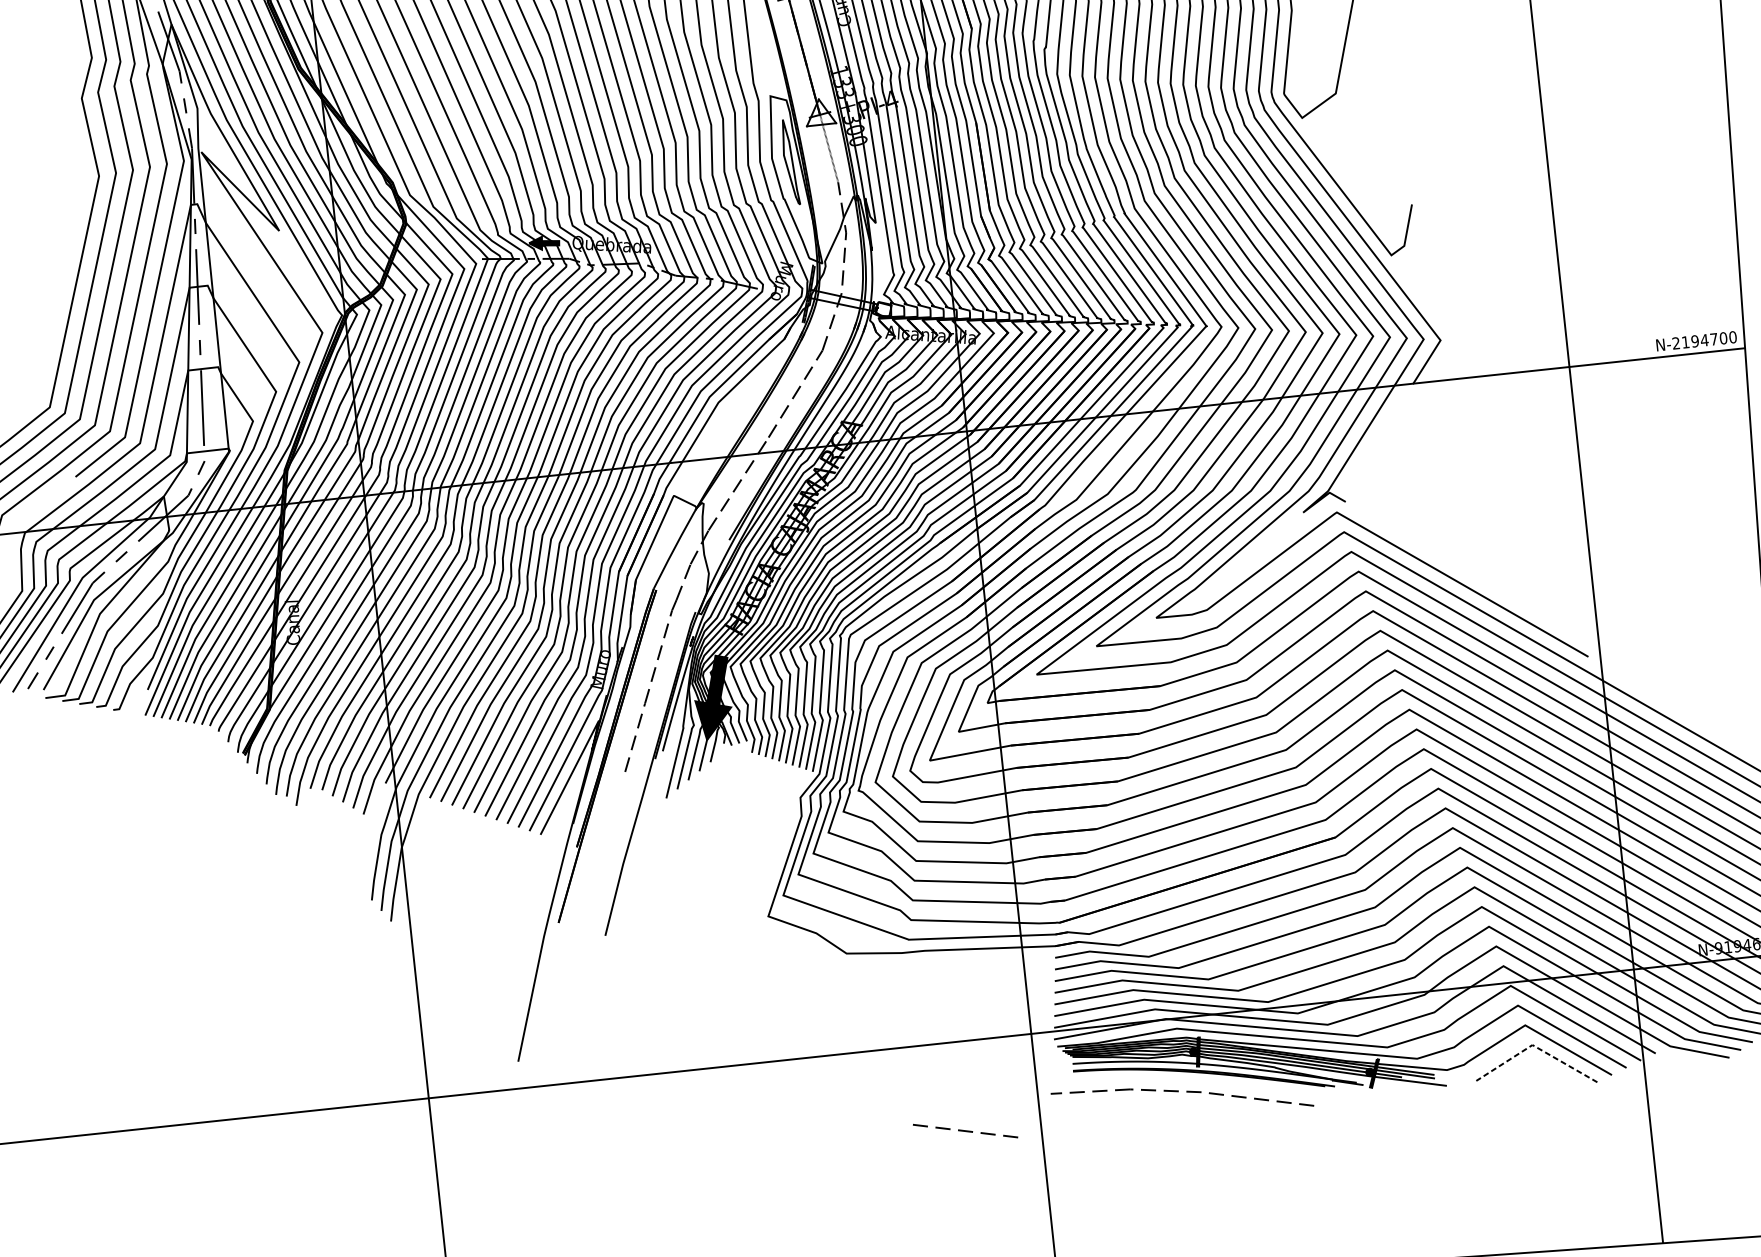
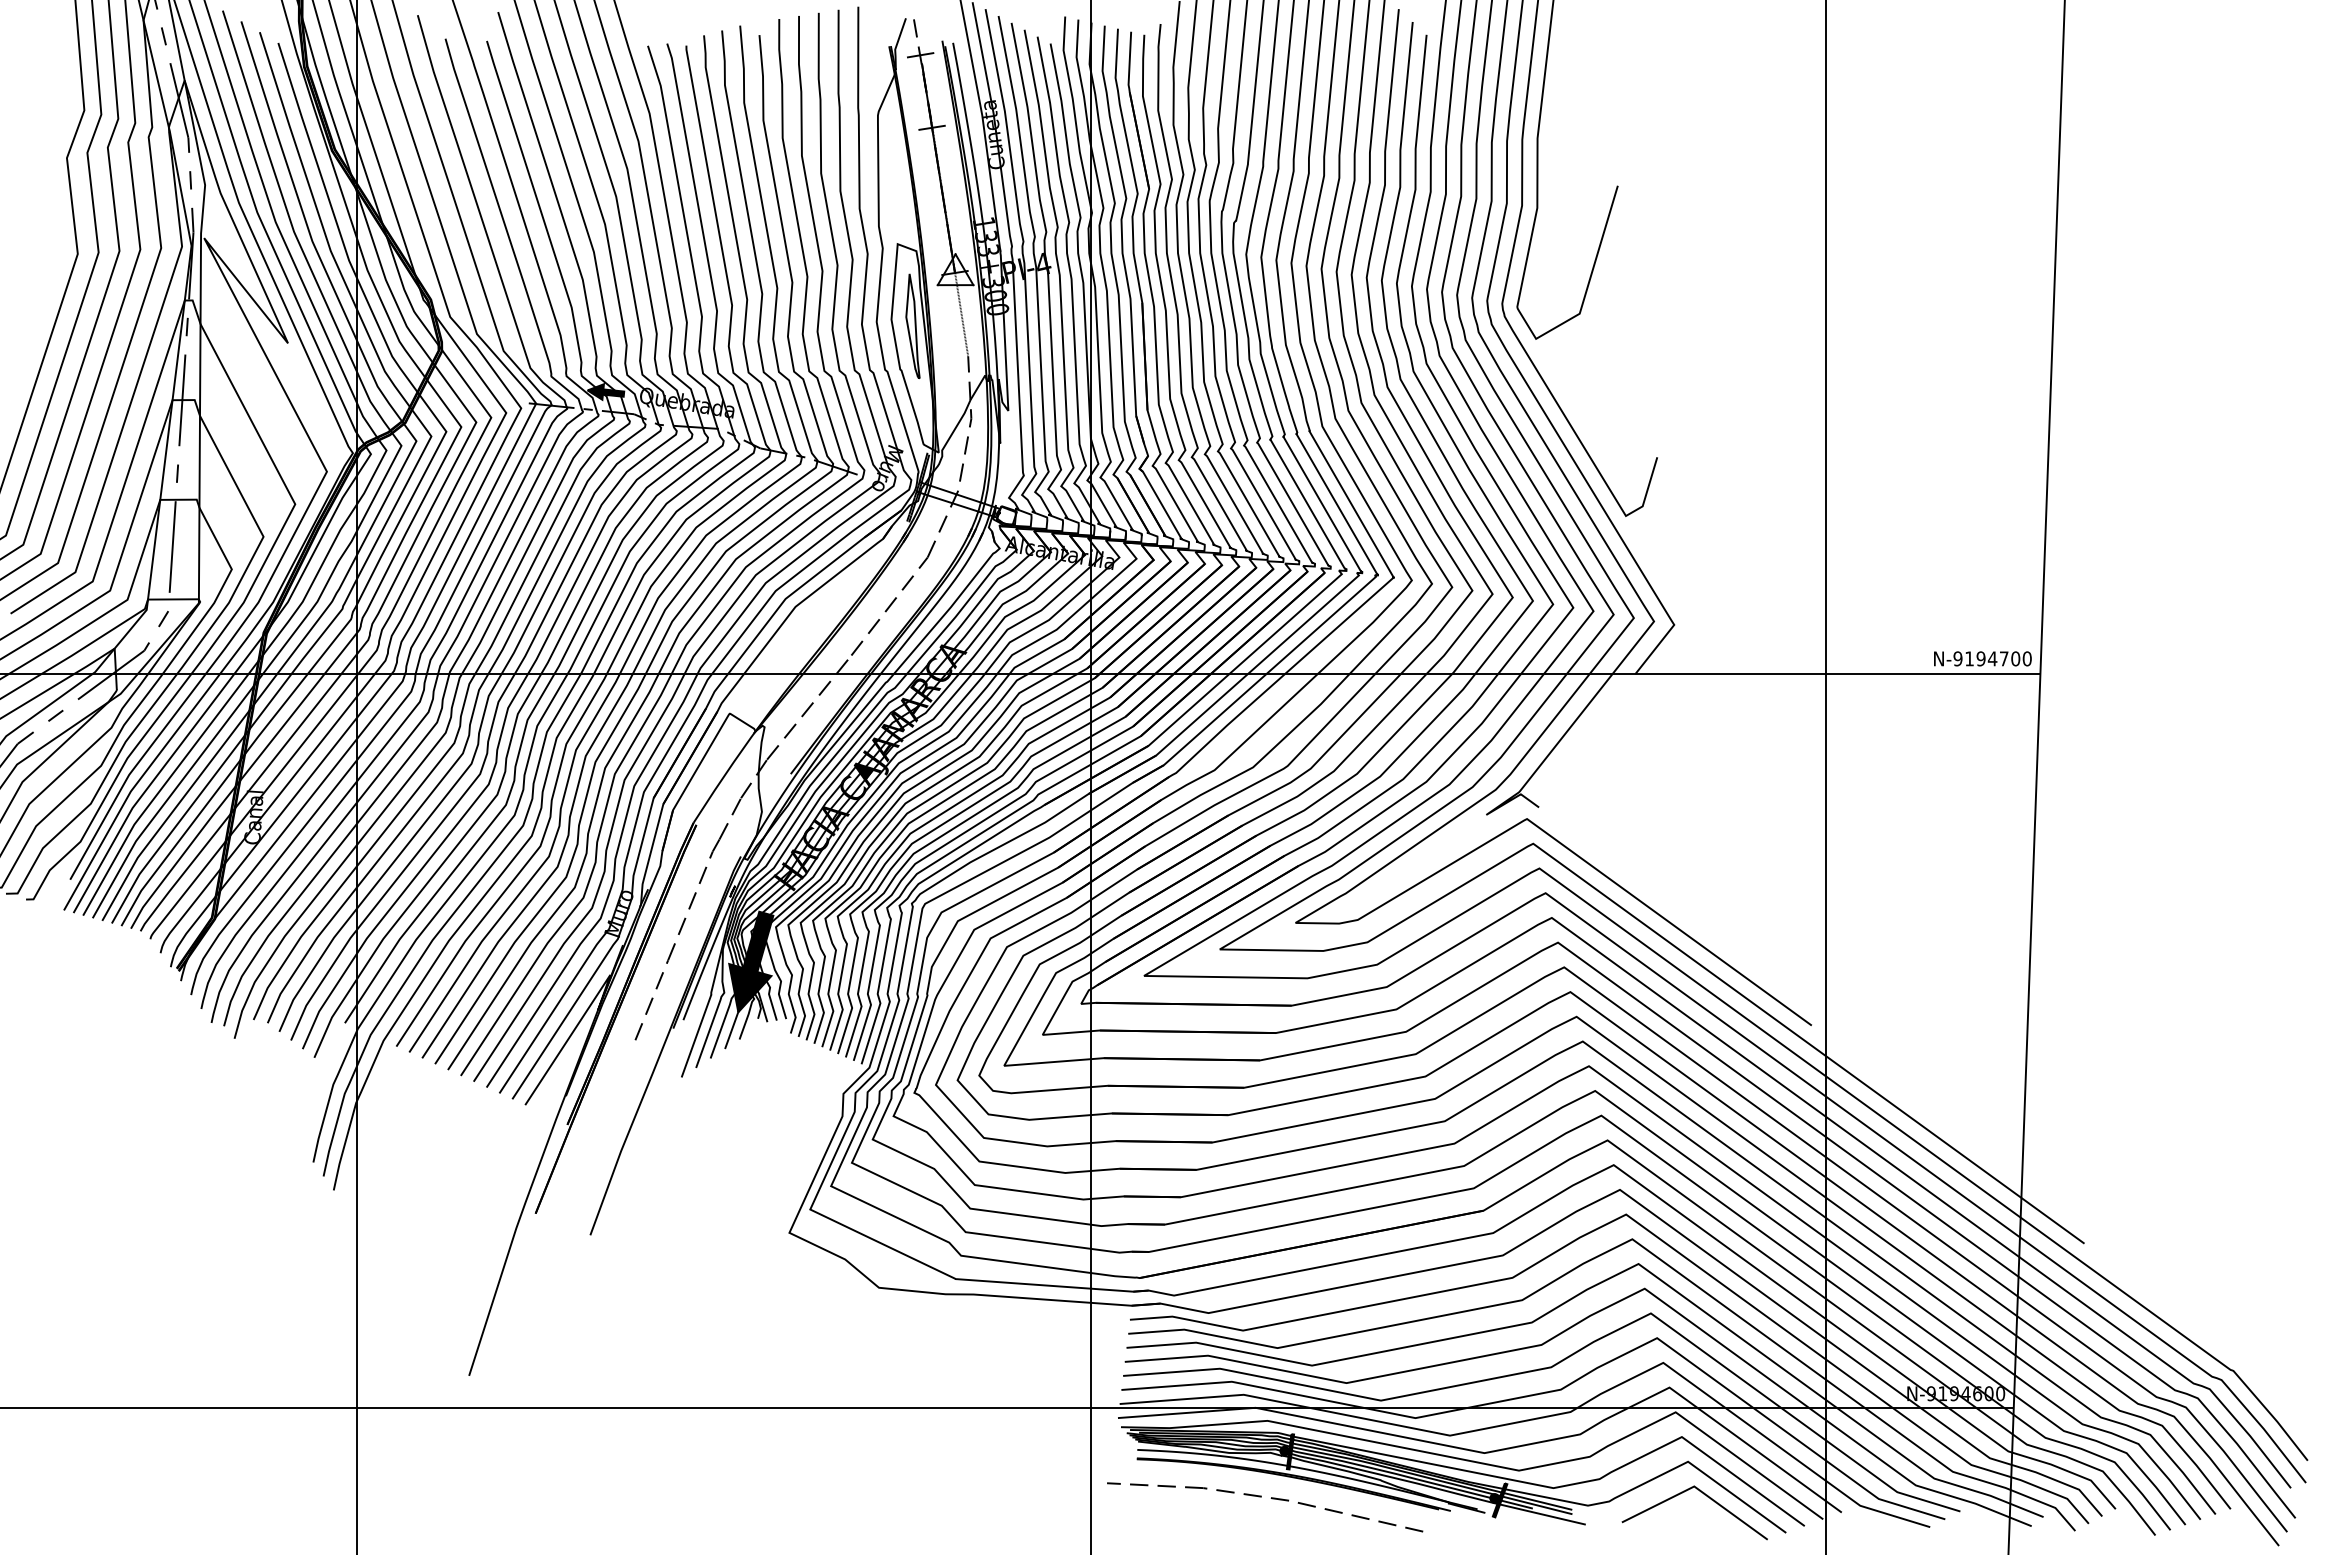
text: (1675, 343) -> (1957, 658), N-2194700 -> N-9194700
line: (1535, 1046) -> (1697, 1488), dashed -> solid
line: (965, 1131) -> (999, 1517), removed

